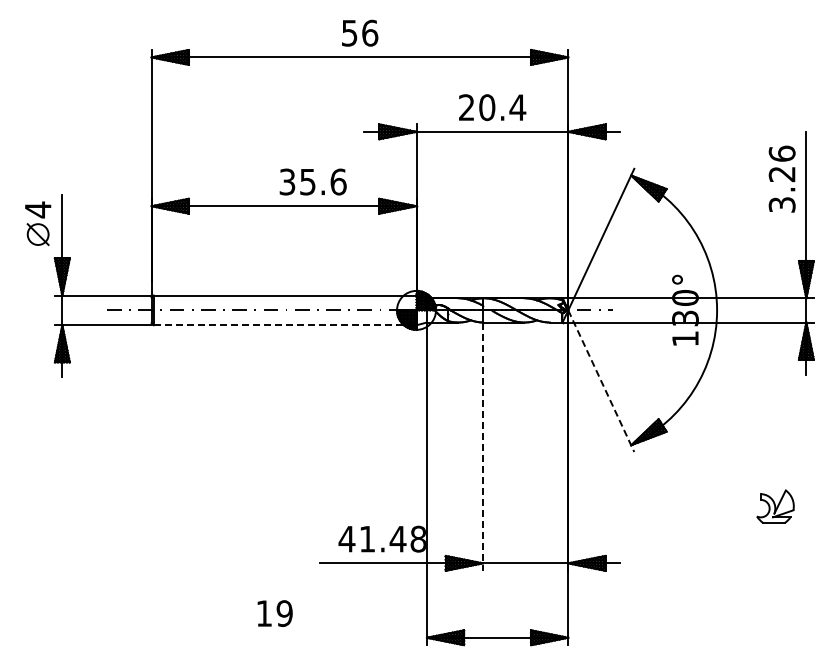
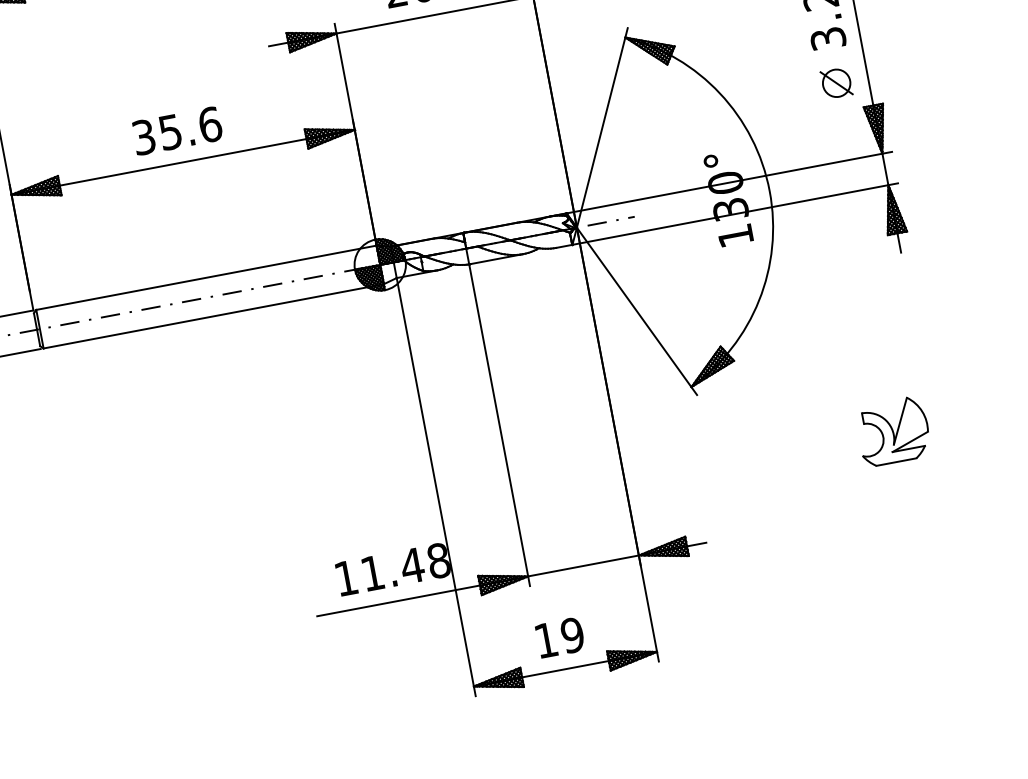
text: (312, 181) -> (176, 130), moved
part: (781, 238) -> (835, 82), added
line: (285, 325) -> (214, 316), dashed -> solid
line: (601, 381) -> (637, 311), dashed -> solid
line: (482, 447) -> (499, 426), dashed -> solid
part: (775, 506) -> (893, 431), size x1.43
text: (346, 539) -> (345, 578), 41.48 -> 11.48
text: (274, 613) -> (559, 637), moved

